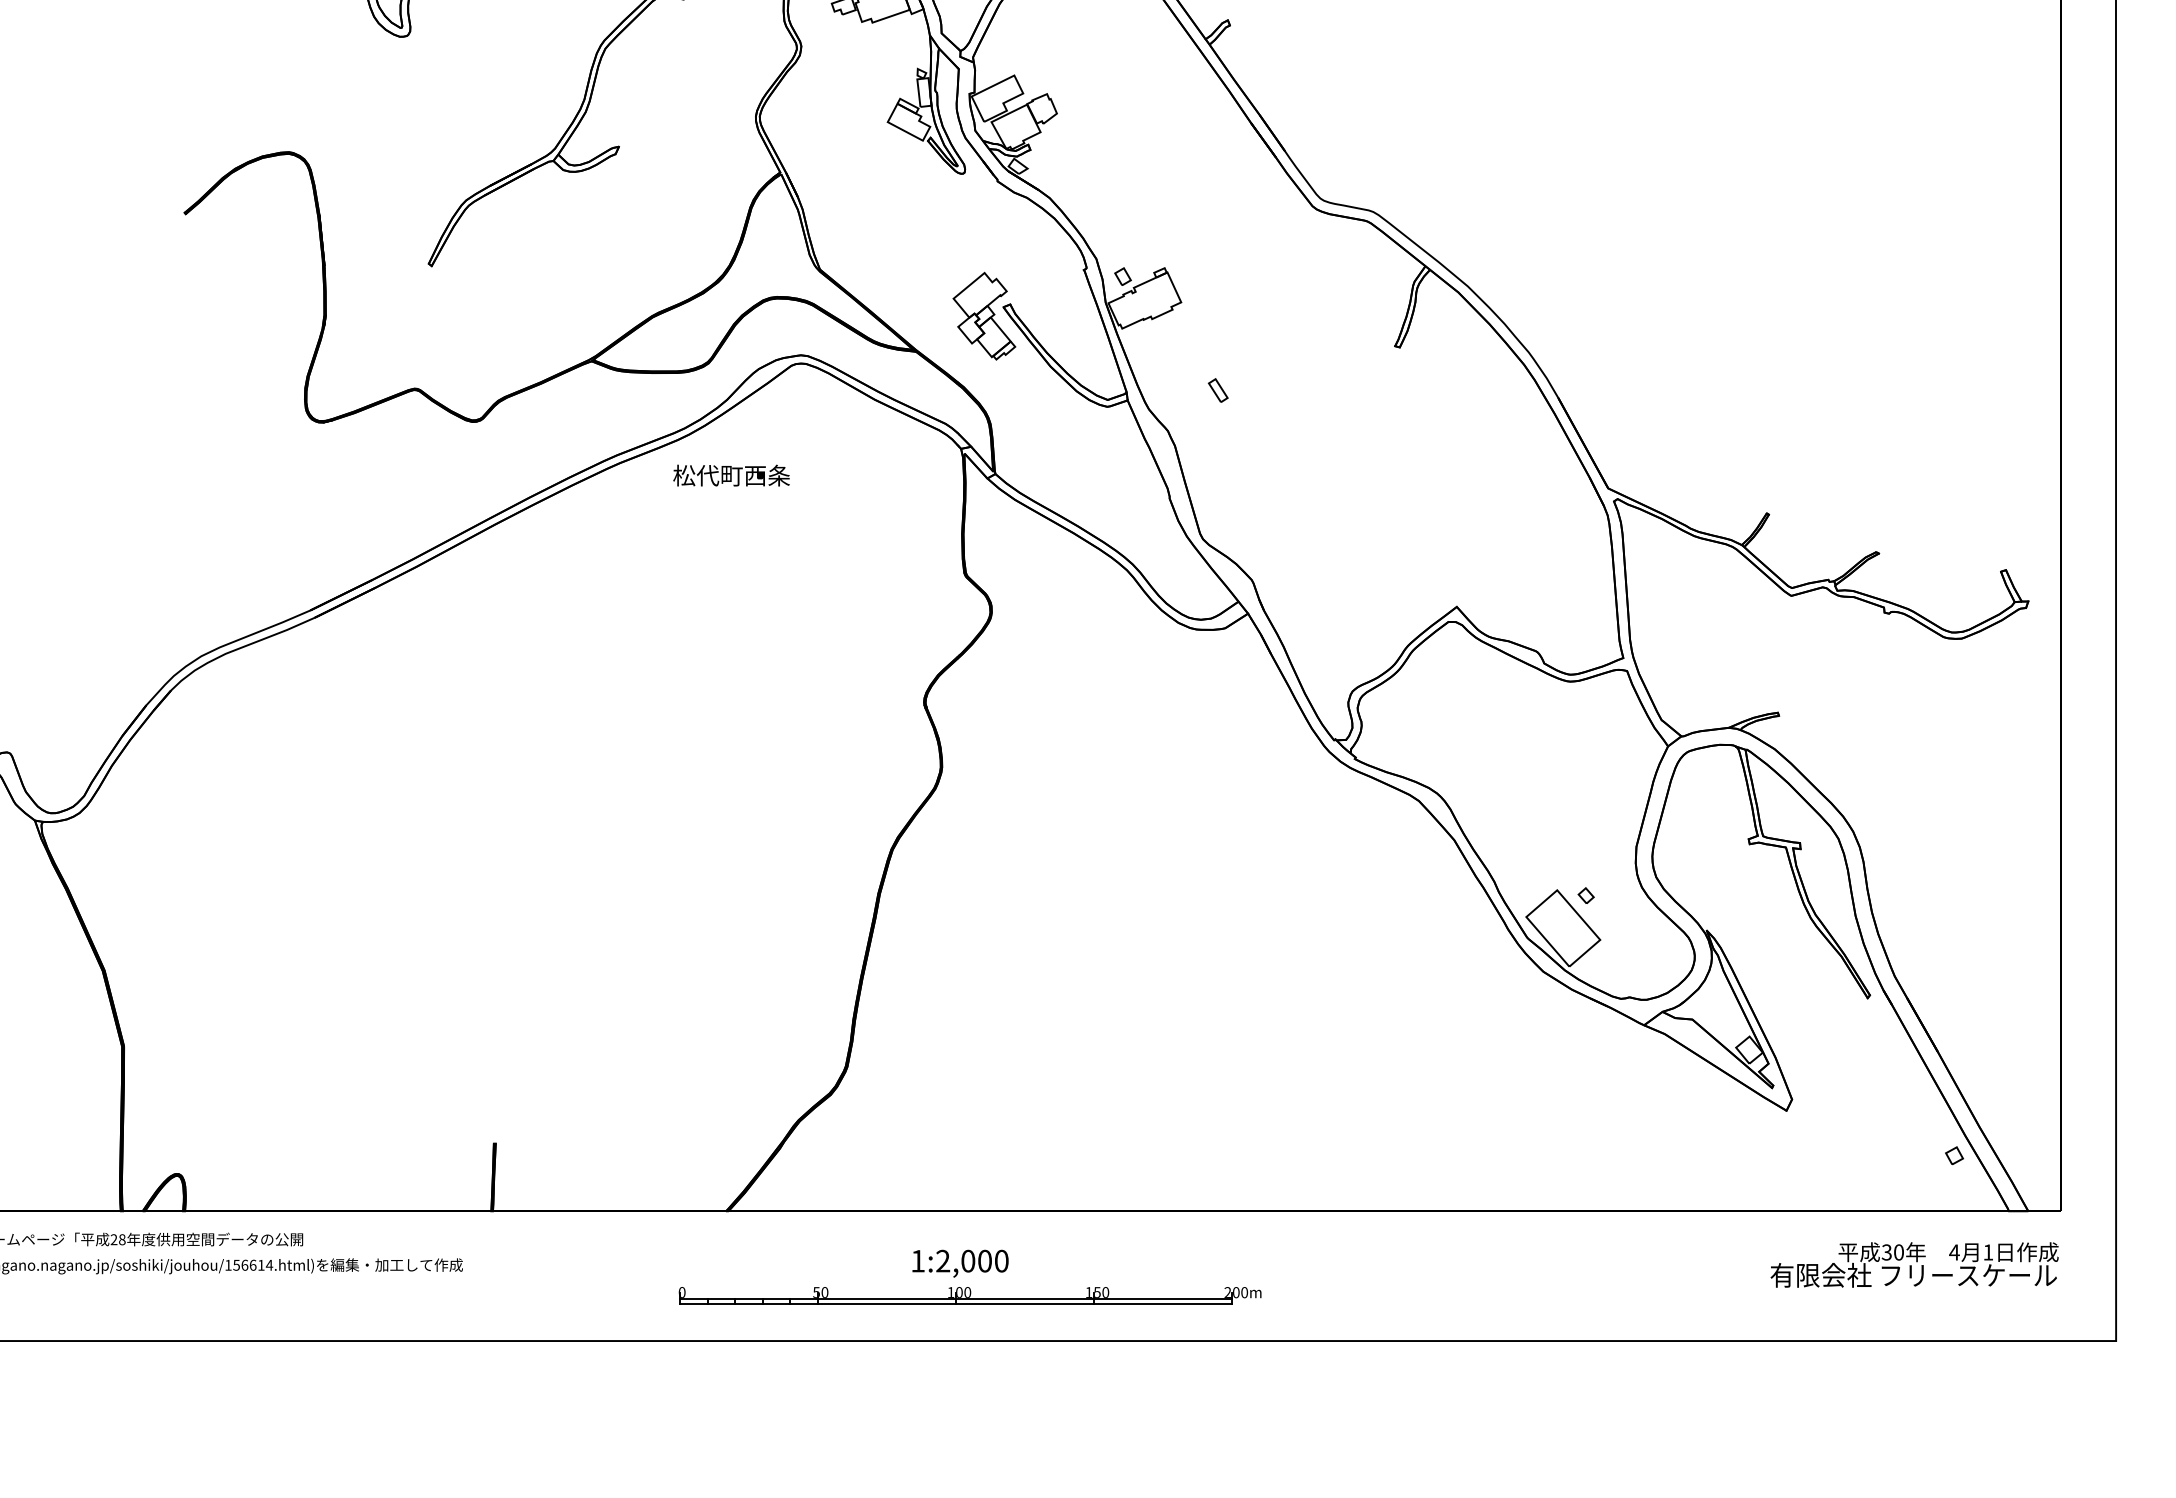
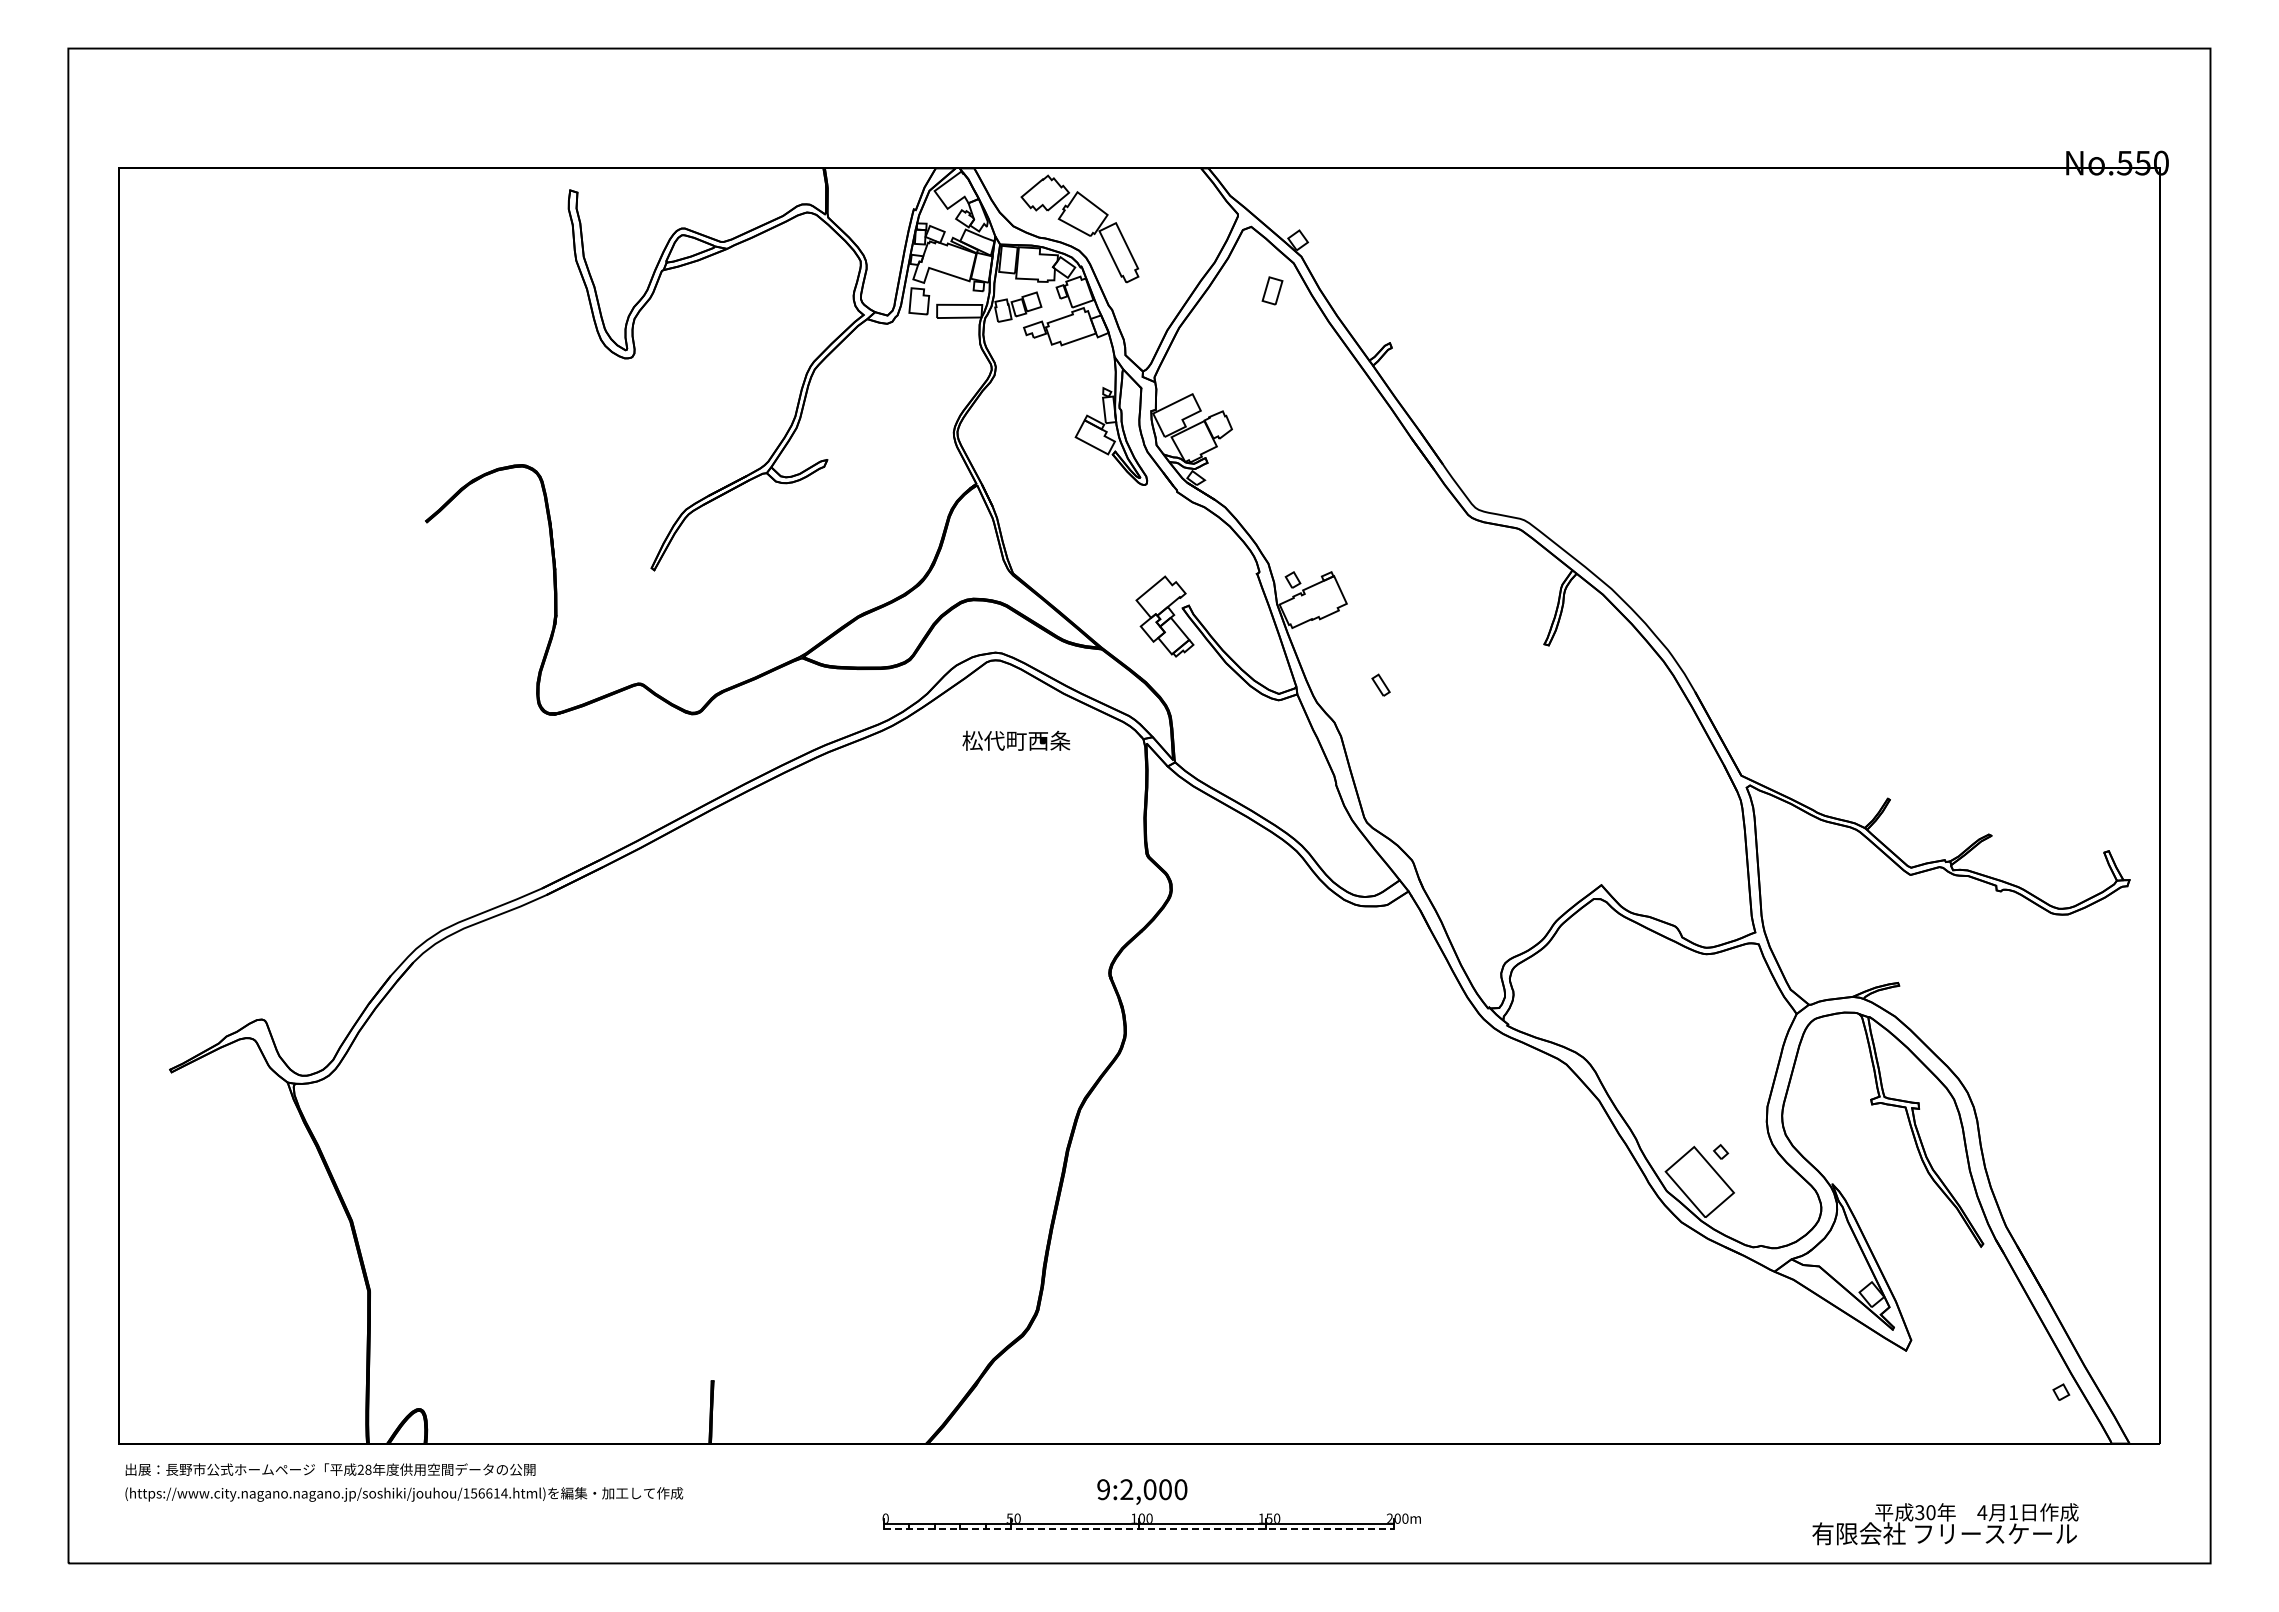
text: (731, 475) -> (1016, 740), moved
text: (917, 1261) -> (1103, 1489), 1:2,000 -> 9:2,000
text: (1914, 1265) -> (1945, 1524), moved
line: (956, 1304) -> (1139, 1529), solid -> dashed

